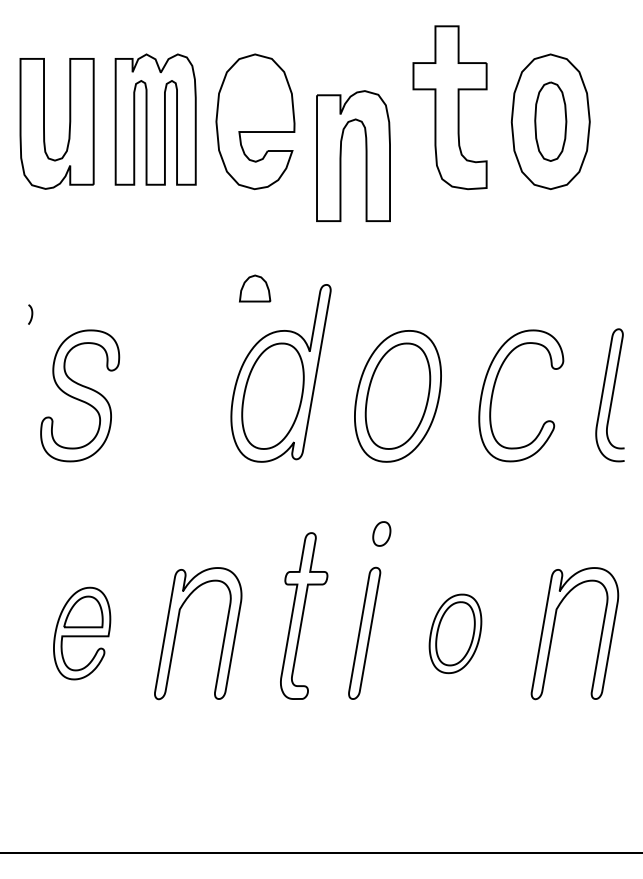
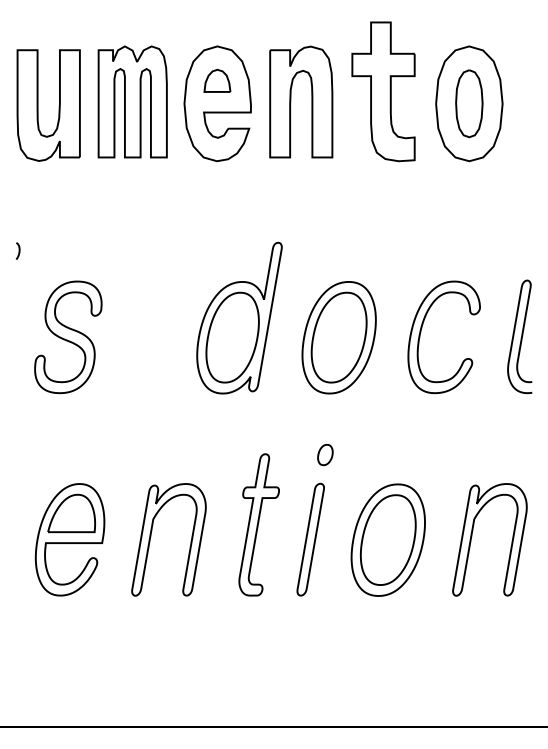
part: (342, 155) -> (291, 101), moved
part: (255, 288) -> (217, 80), moved
curve: (31, 313) -> (18, 250), moved
part: (81, 633) -> (69, 539), size x1.43
part: (454, 633) -> (387, 539), size x1.67

